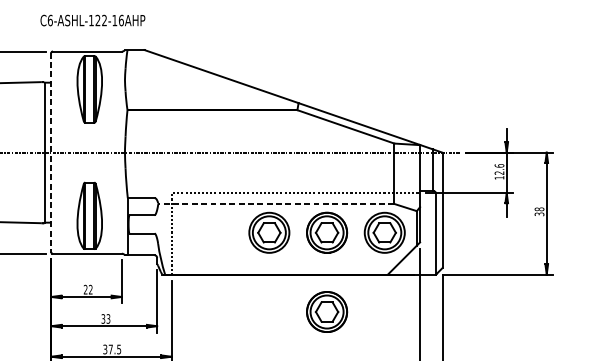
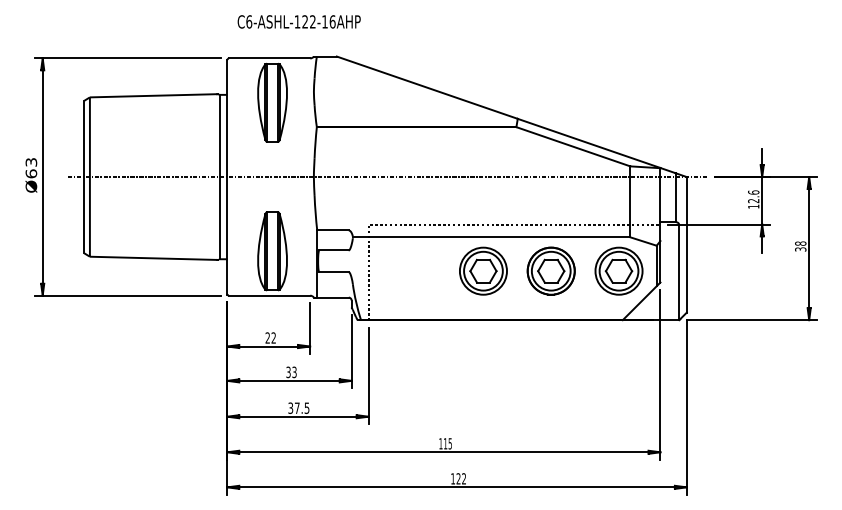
text: (92, 20) -> (298, 21), moved
line: (51, 153) -> (227, 177), dashed -> solid
line: (276, 204) -> (491, 237), dashed -> solid
part: (326, 311) -> (550, 363), removed

